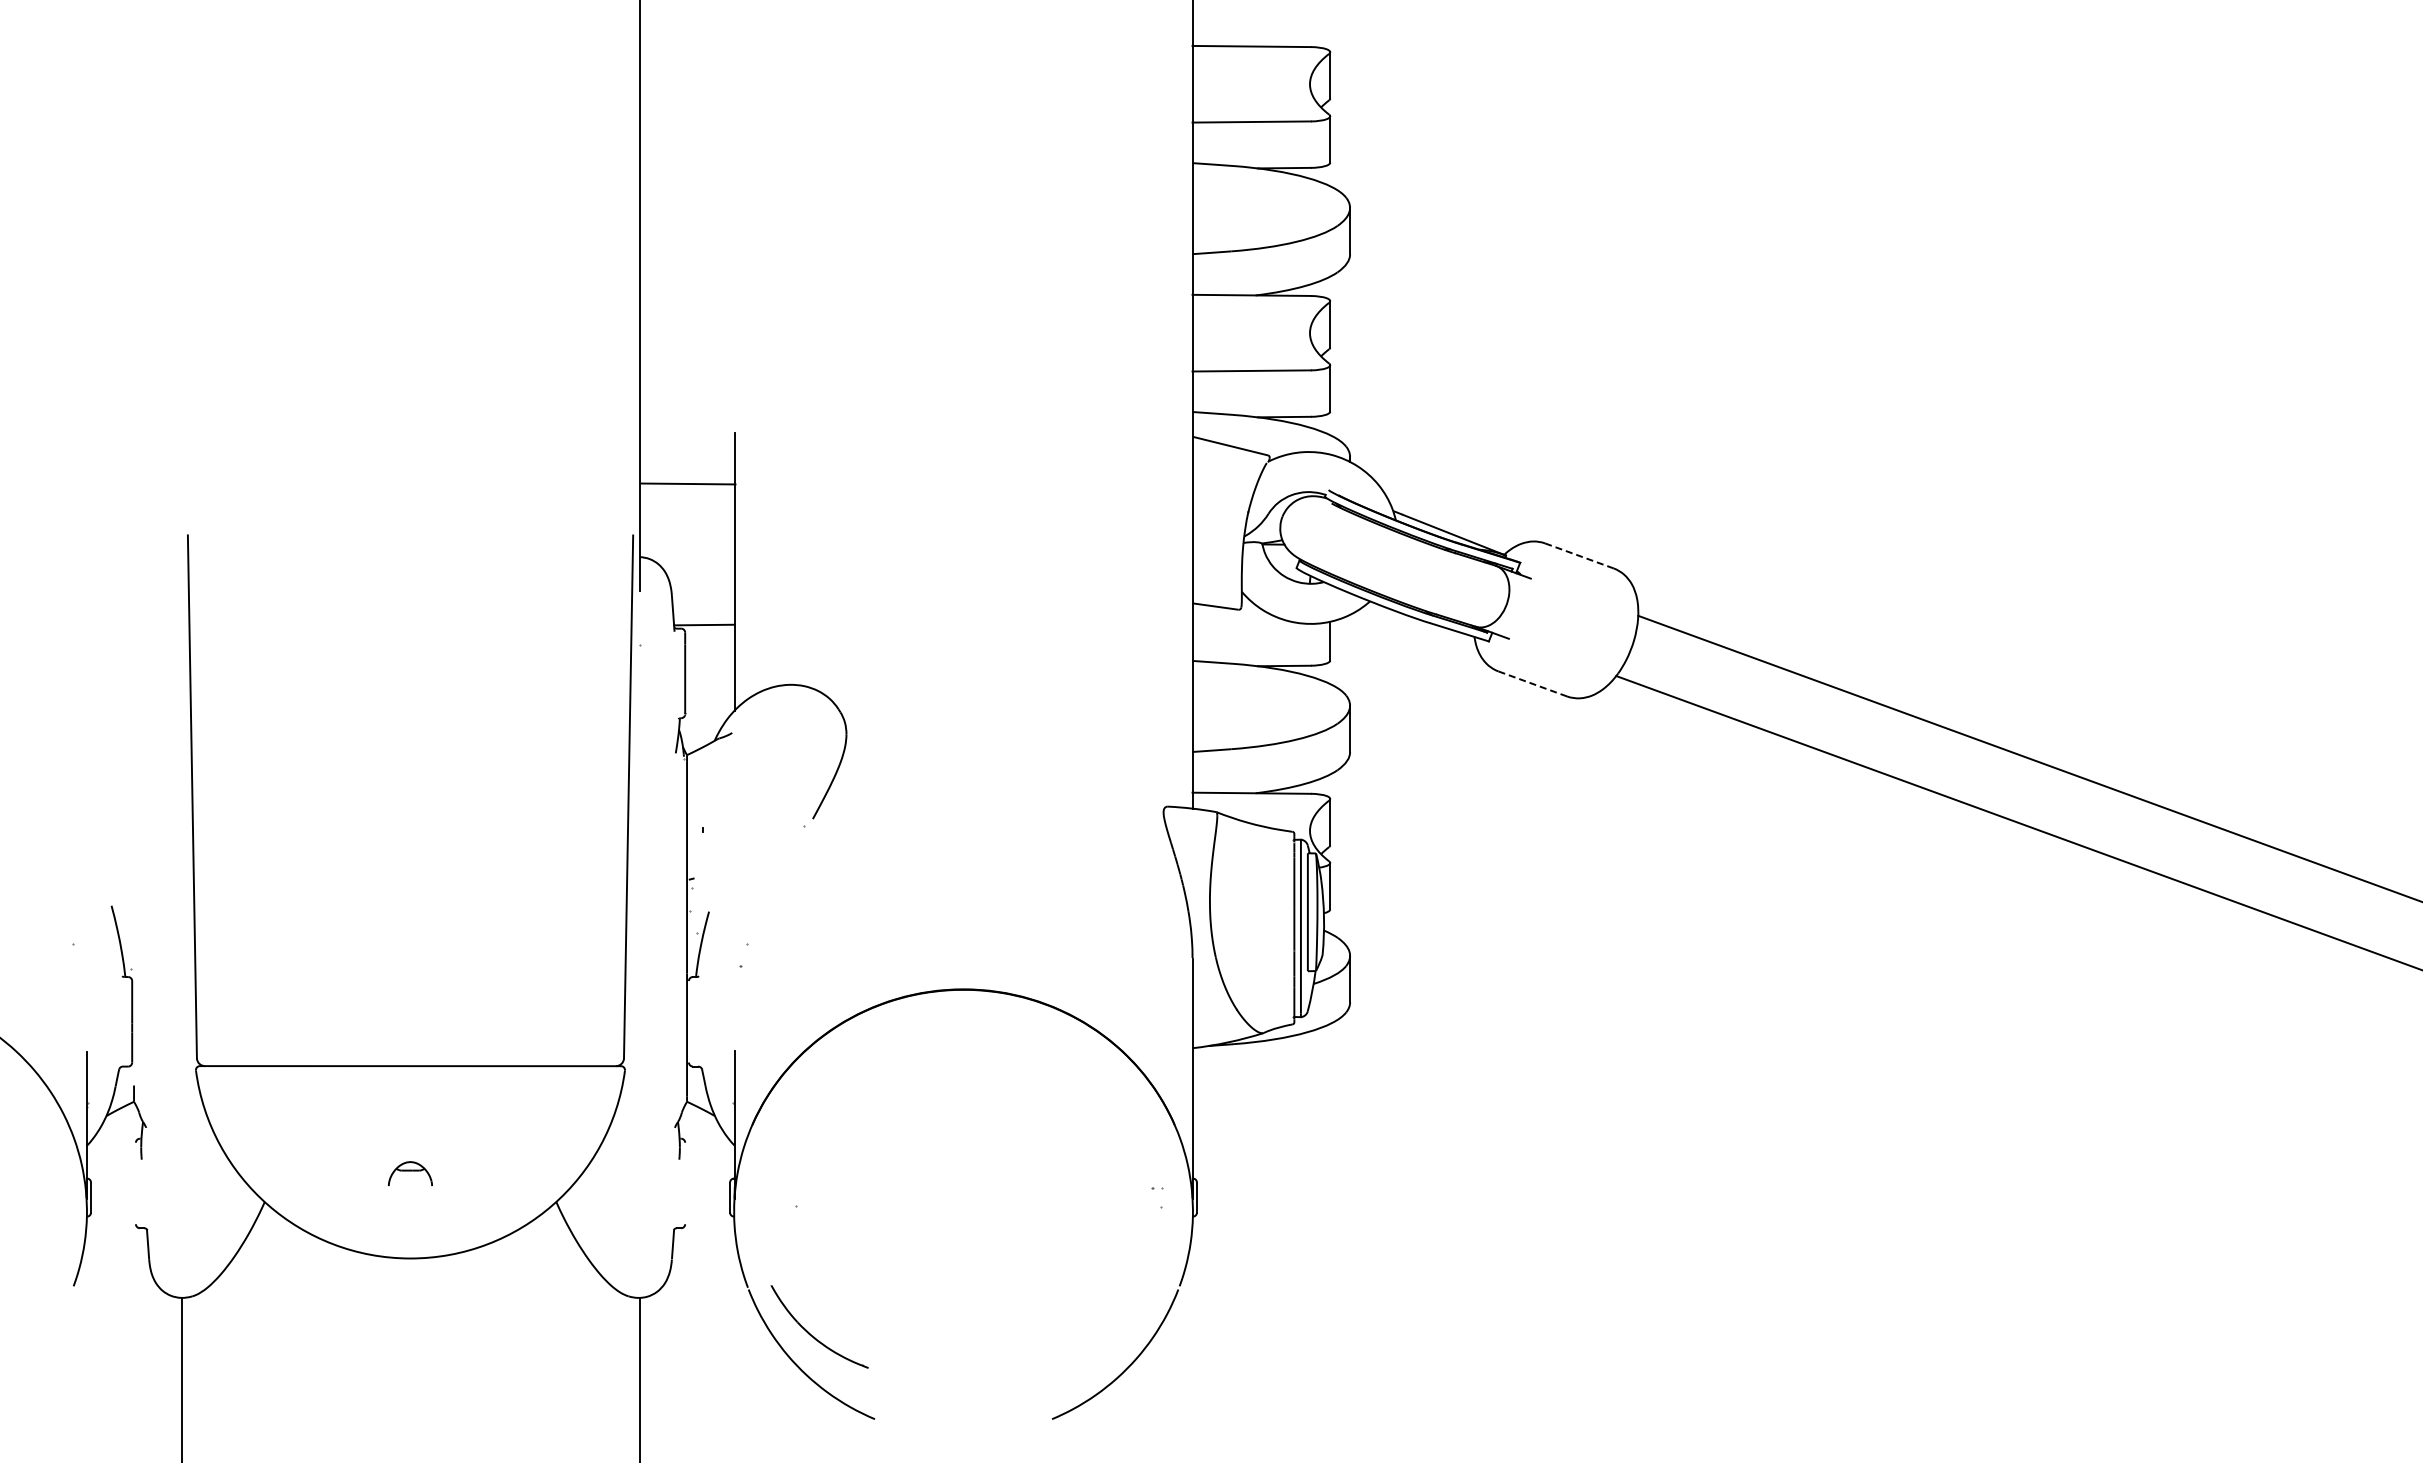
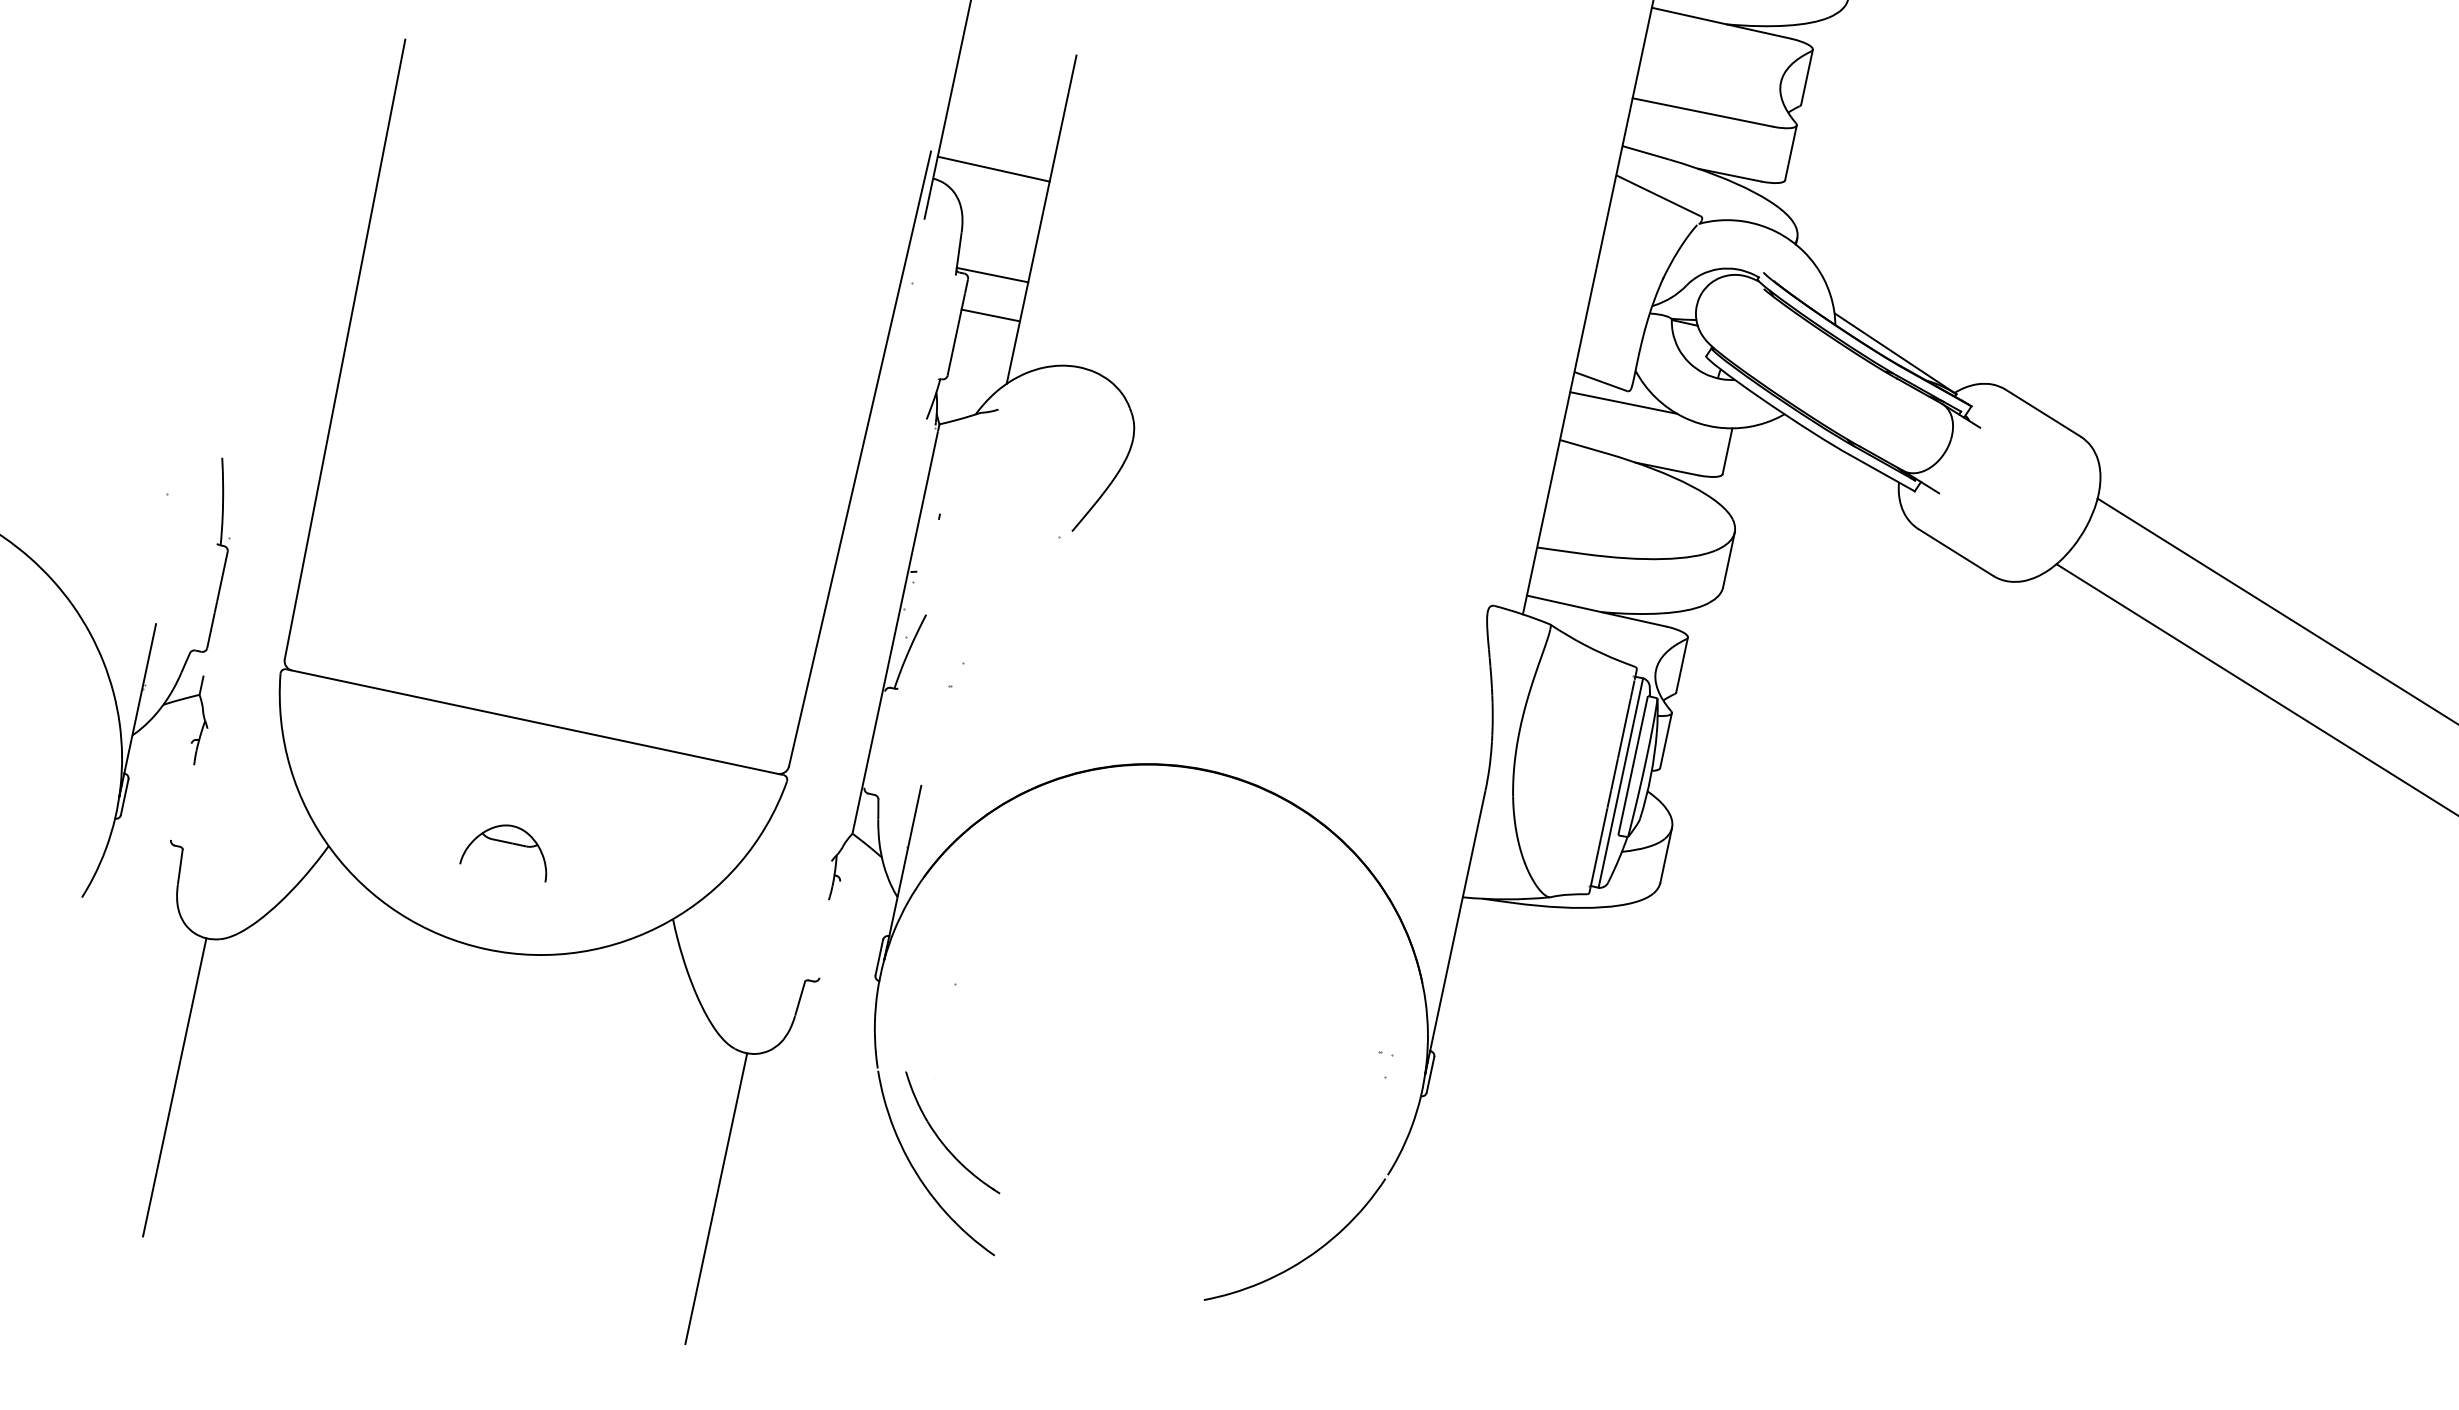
line: (687, 483) -> (993, 168), moved
line: (1579, 556) -> (2043, 413), dashed -> solid
line: (1237, 619) -> (1623, 402), added
line: (709, 657) -> (990, 314), added
line: (1533, 684) -> (1956, 553), dashed -> solid
part: (410, 1173) -> (507, 848), size x1.67

